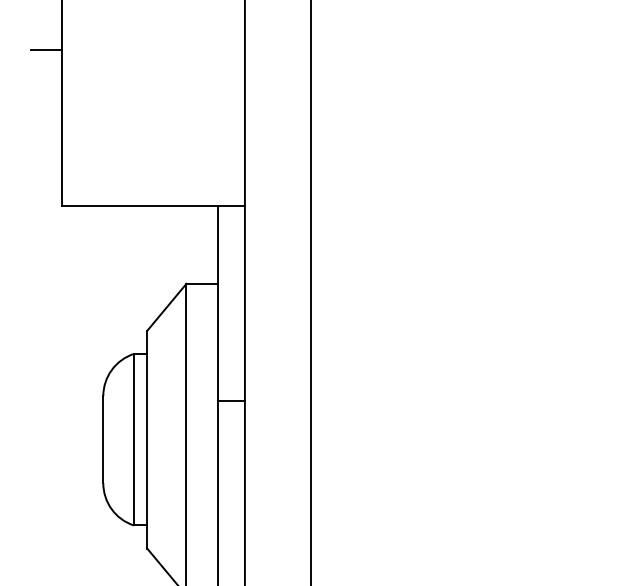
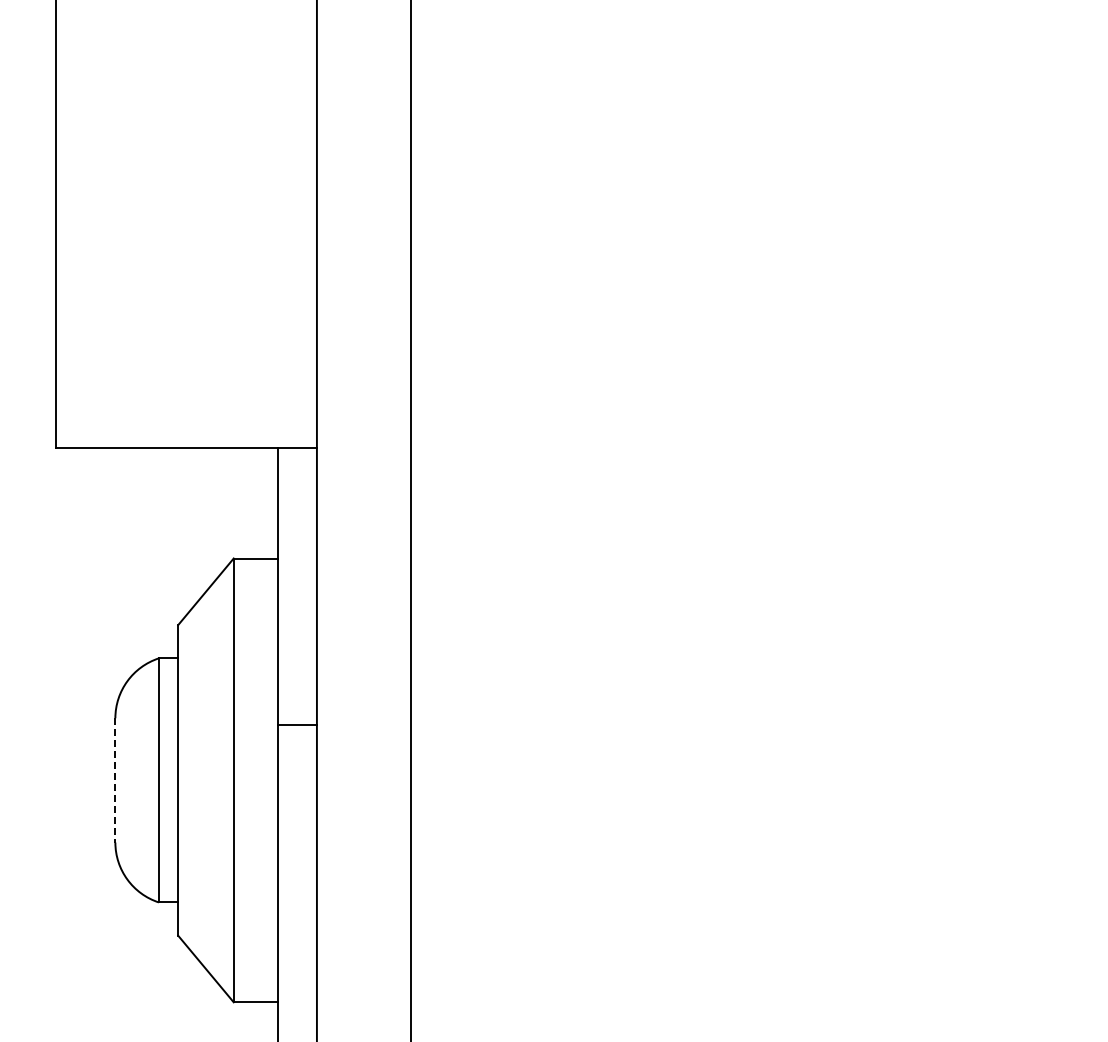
line: (45, 49) -> (33, 225), removed
line: (103, 439) -> (115, 780), solid -> dashed

